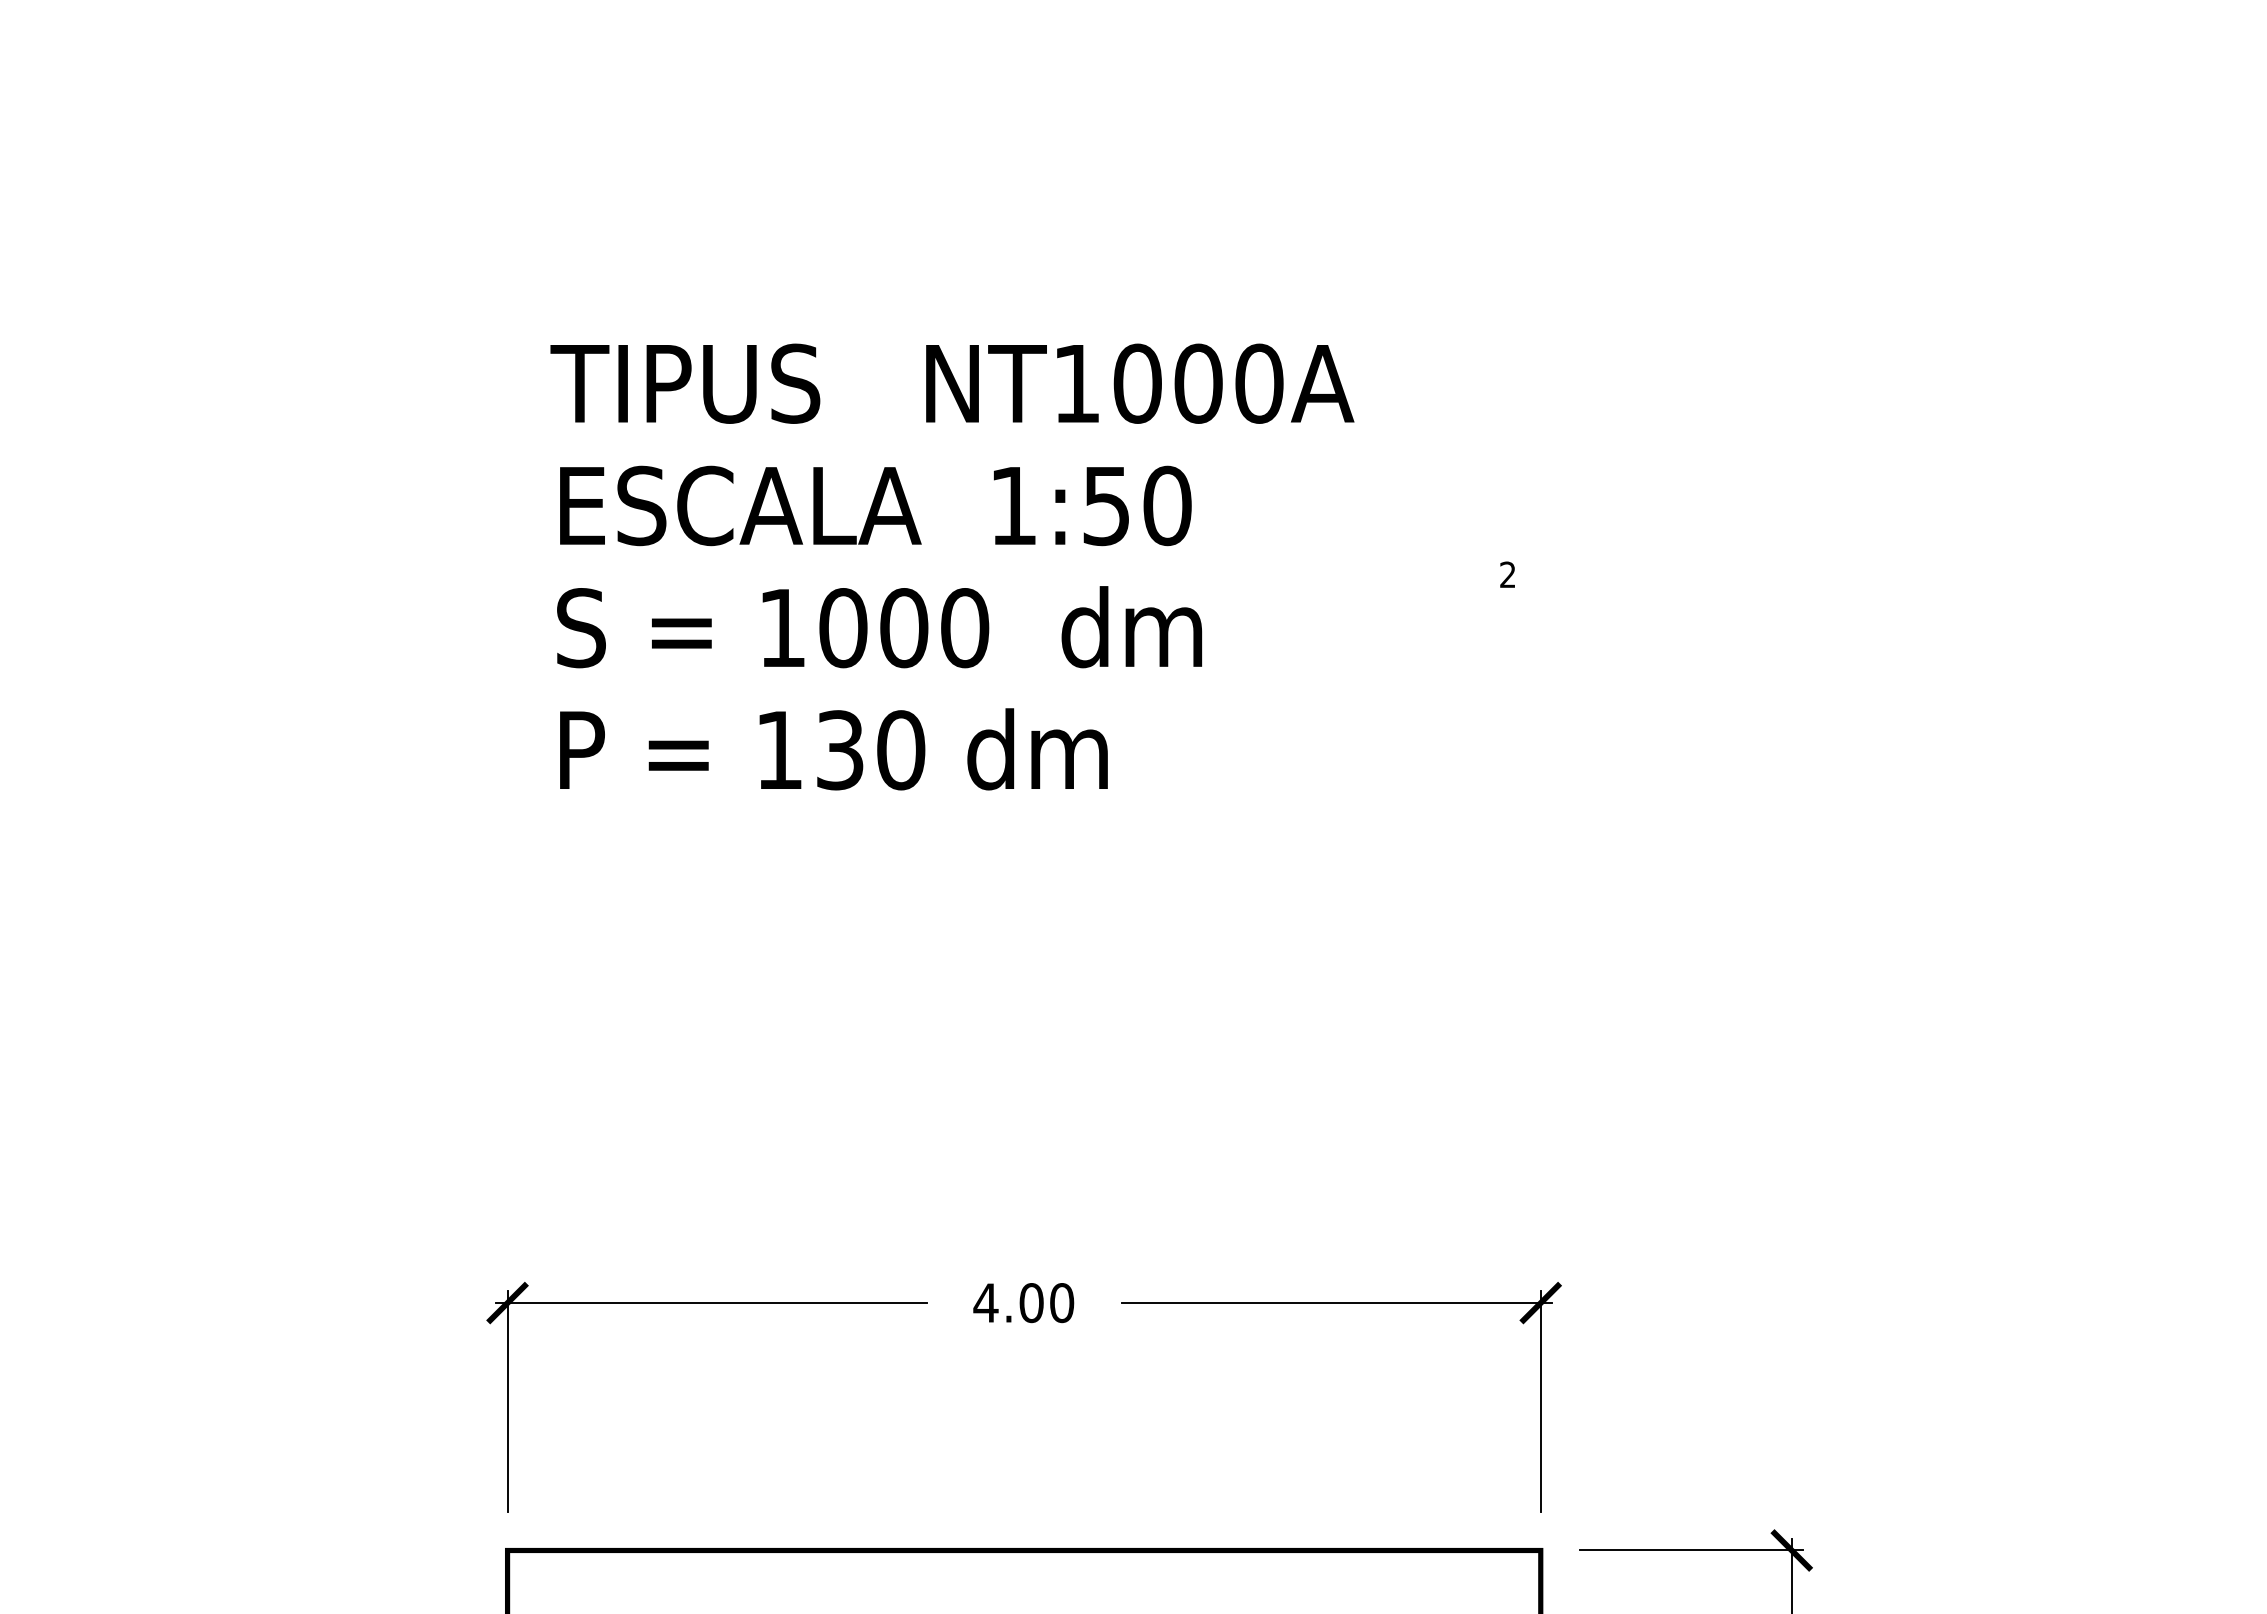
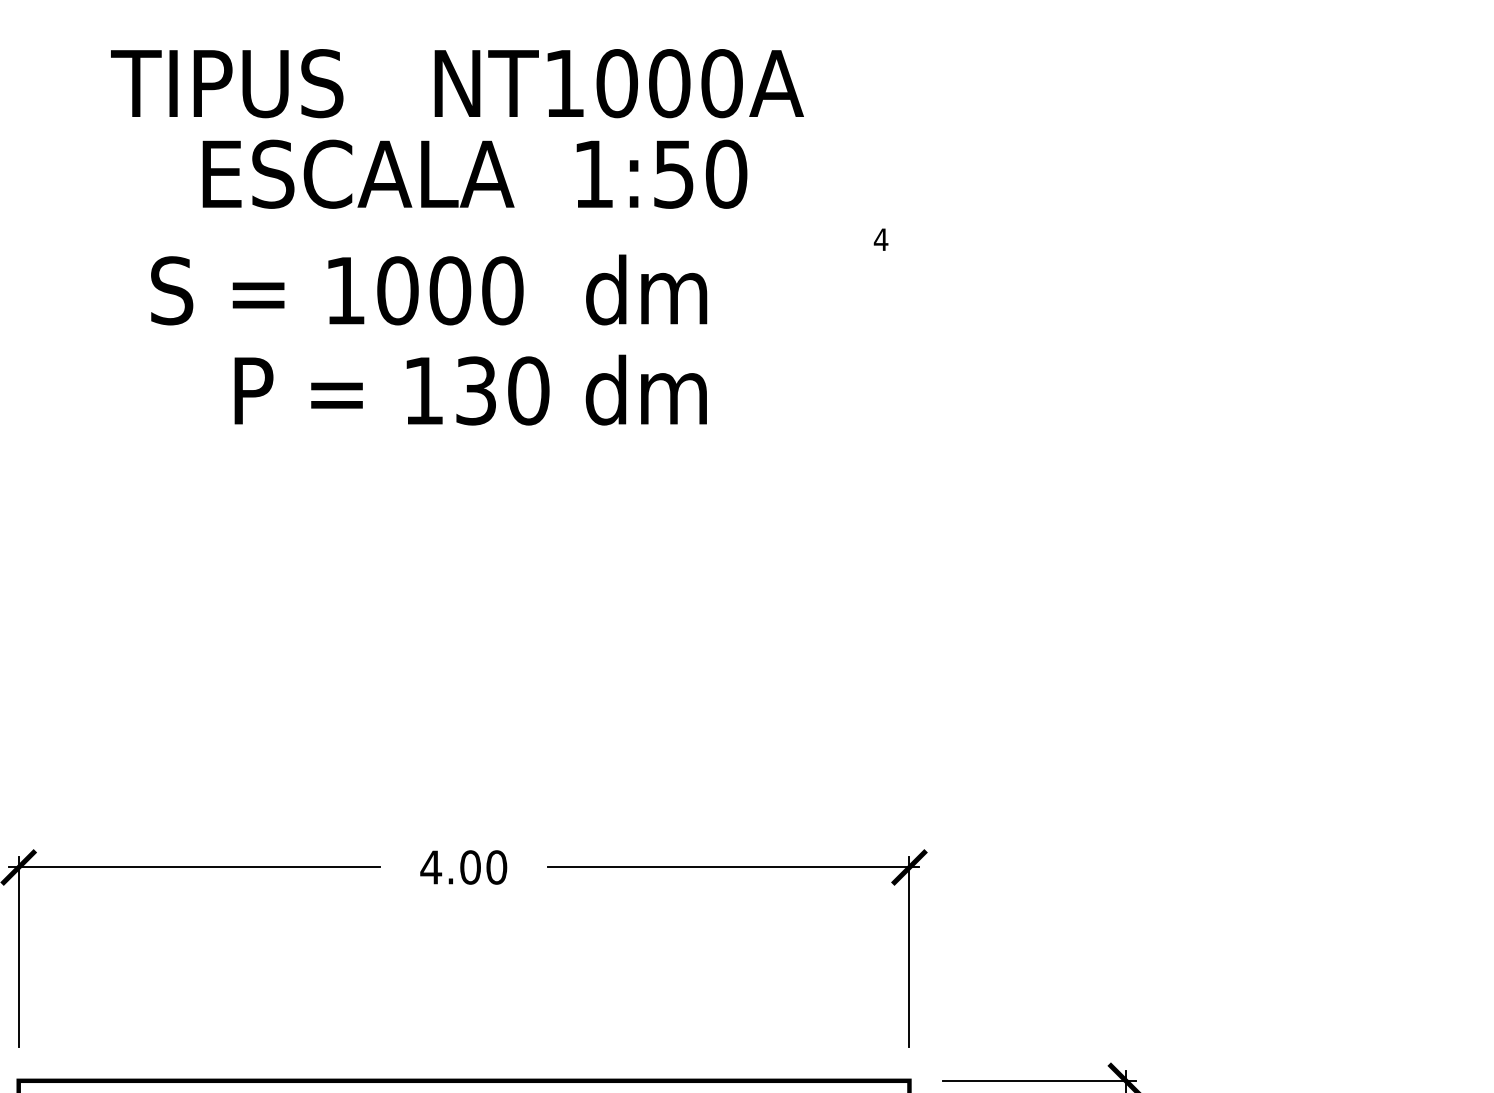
text: (952, 383) -> (457, 83), moved
text: (875, 505) -> (474, 173), moved
text: (1507, 574) -> (880, 239), 2 -> 4
text: (879, 627) -> (429, 290), moved
text: (833, 749) -> (470, 390), moved

